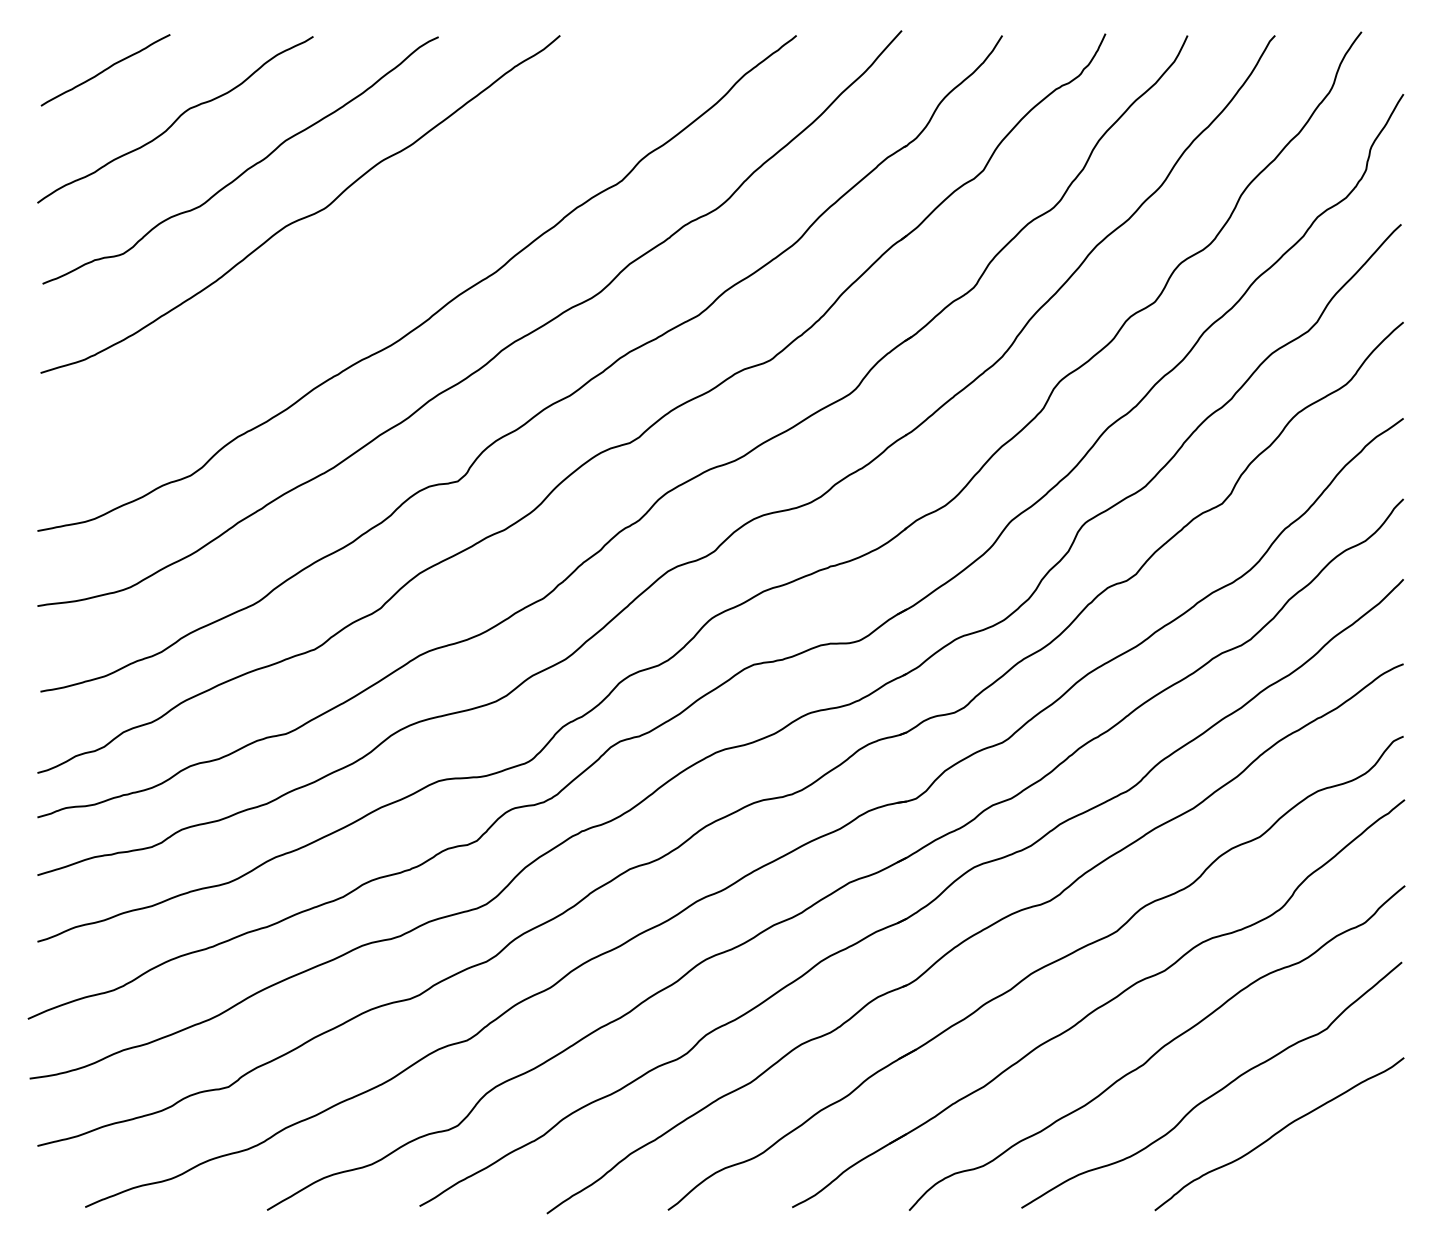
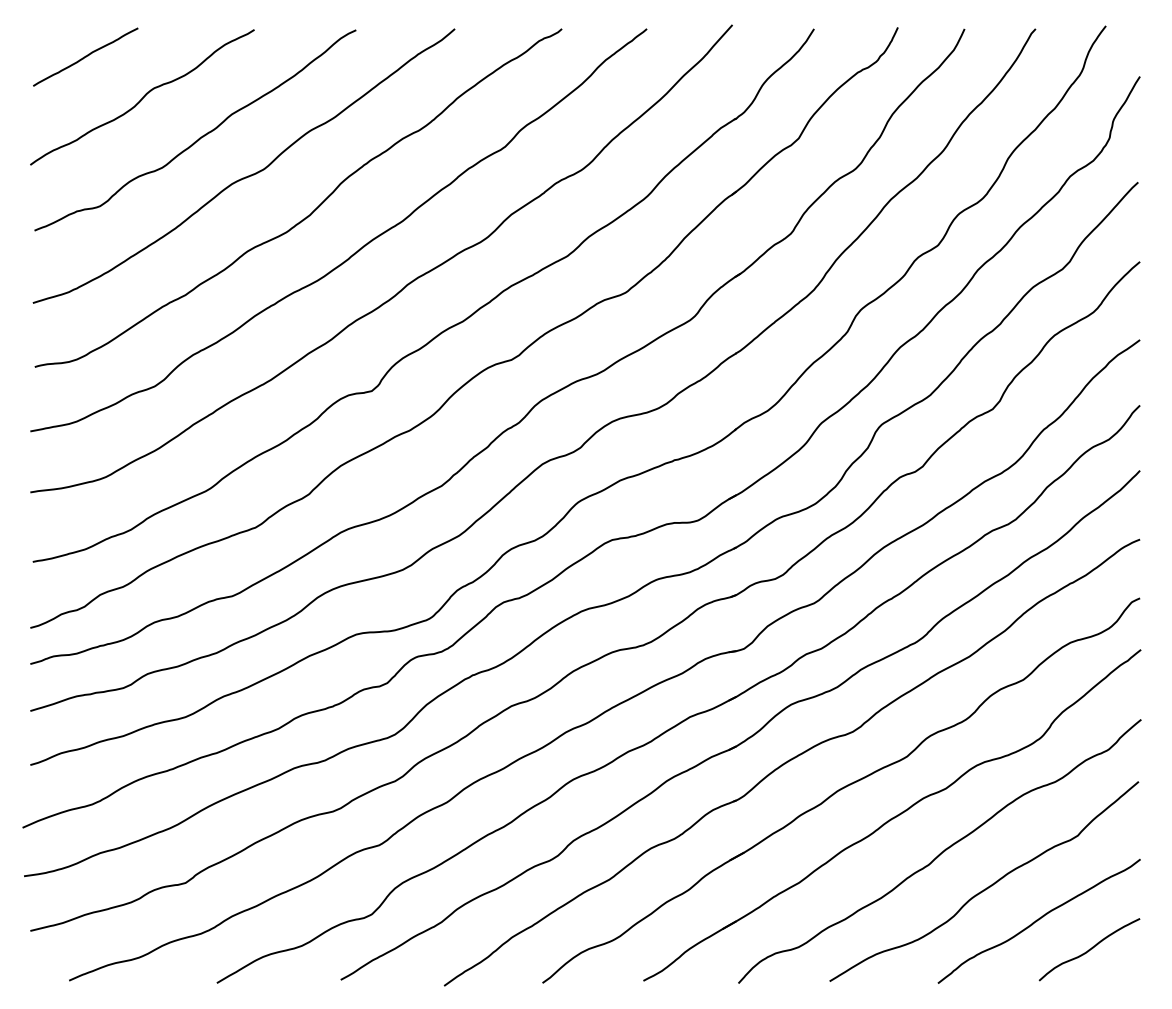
curve: (384, 260) -> (312, 211), added
curve: (1341, 1168) -> (1089, 949), added

